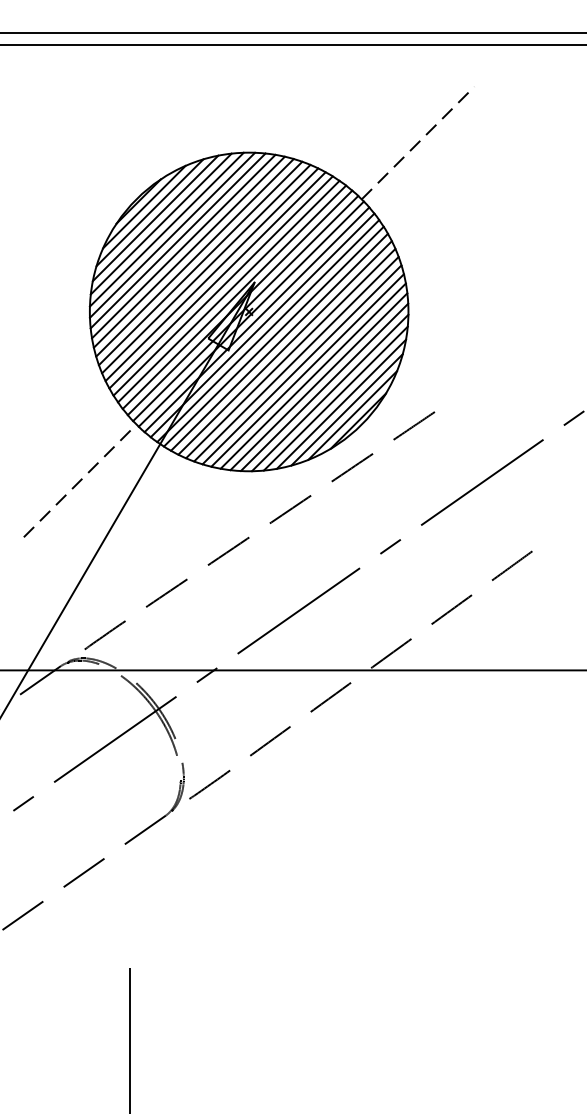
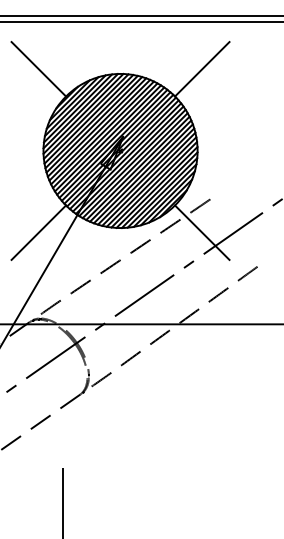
line: (79, 143) -> (38, 69), added
line: (418, 143) -> (202, 69), dashed -> solid
line: (79, 480) -> (38, 232), dashed -> solid
line: (418, 480) -> (202, 232), added

